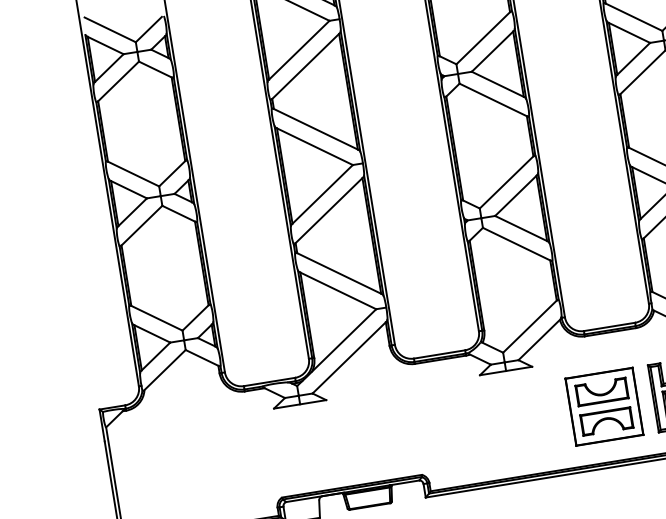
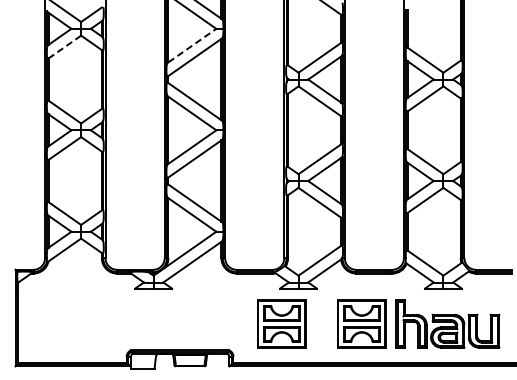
line: (299, 49) -> (192, 45), solid -> dashed
line: (117, 80) -> (64, 46), solid -> dashed
part: (489, 424) -> (281, 323), added

